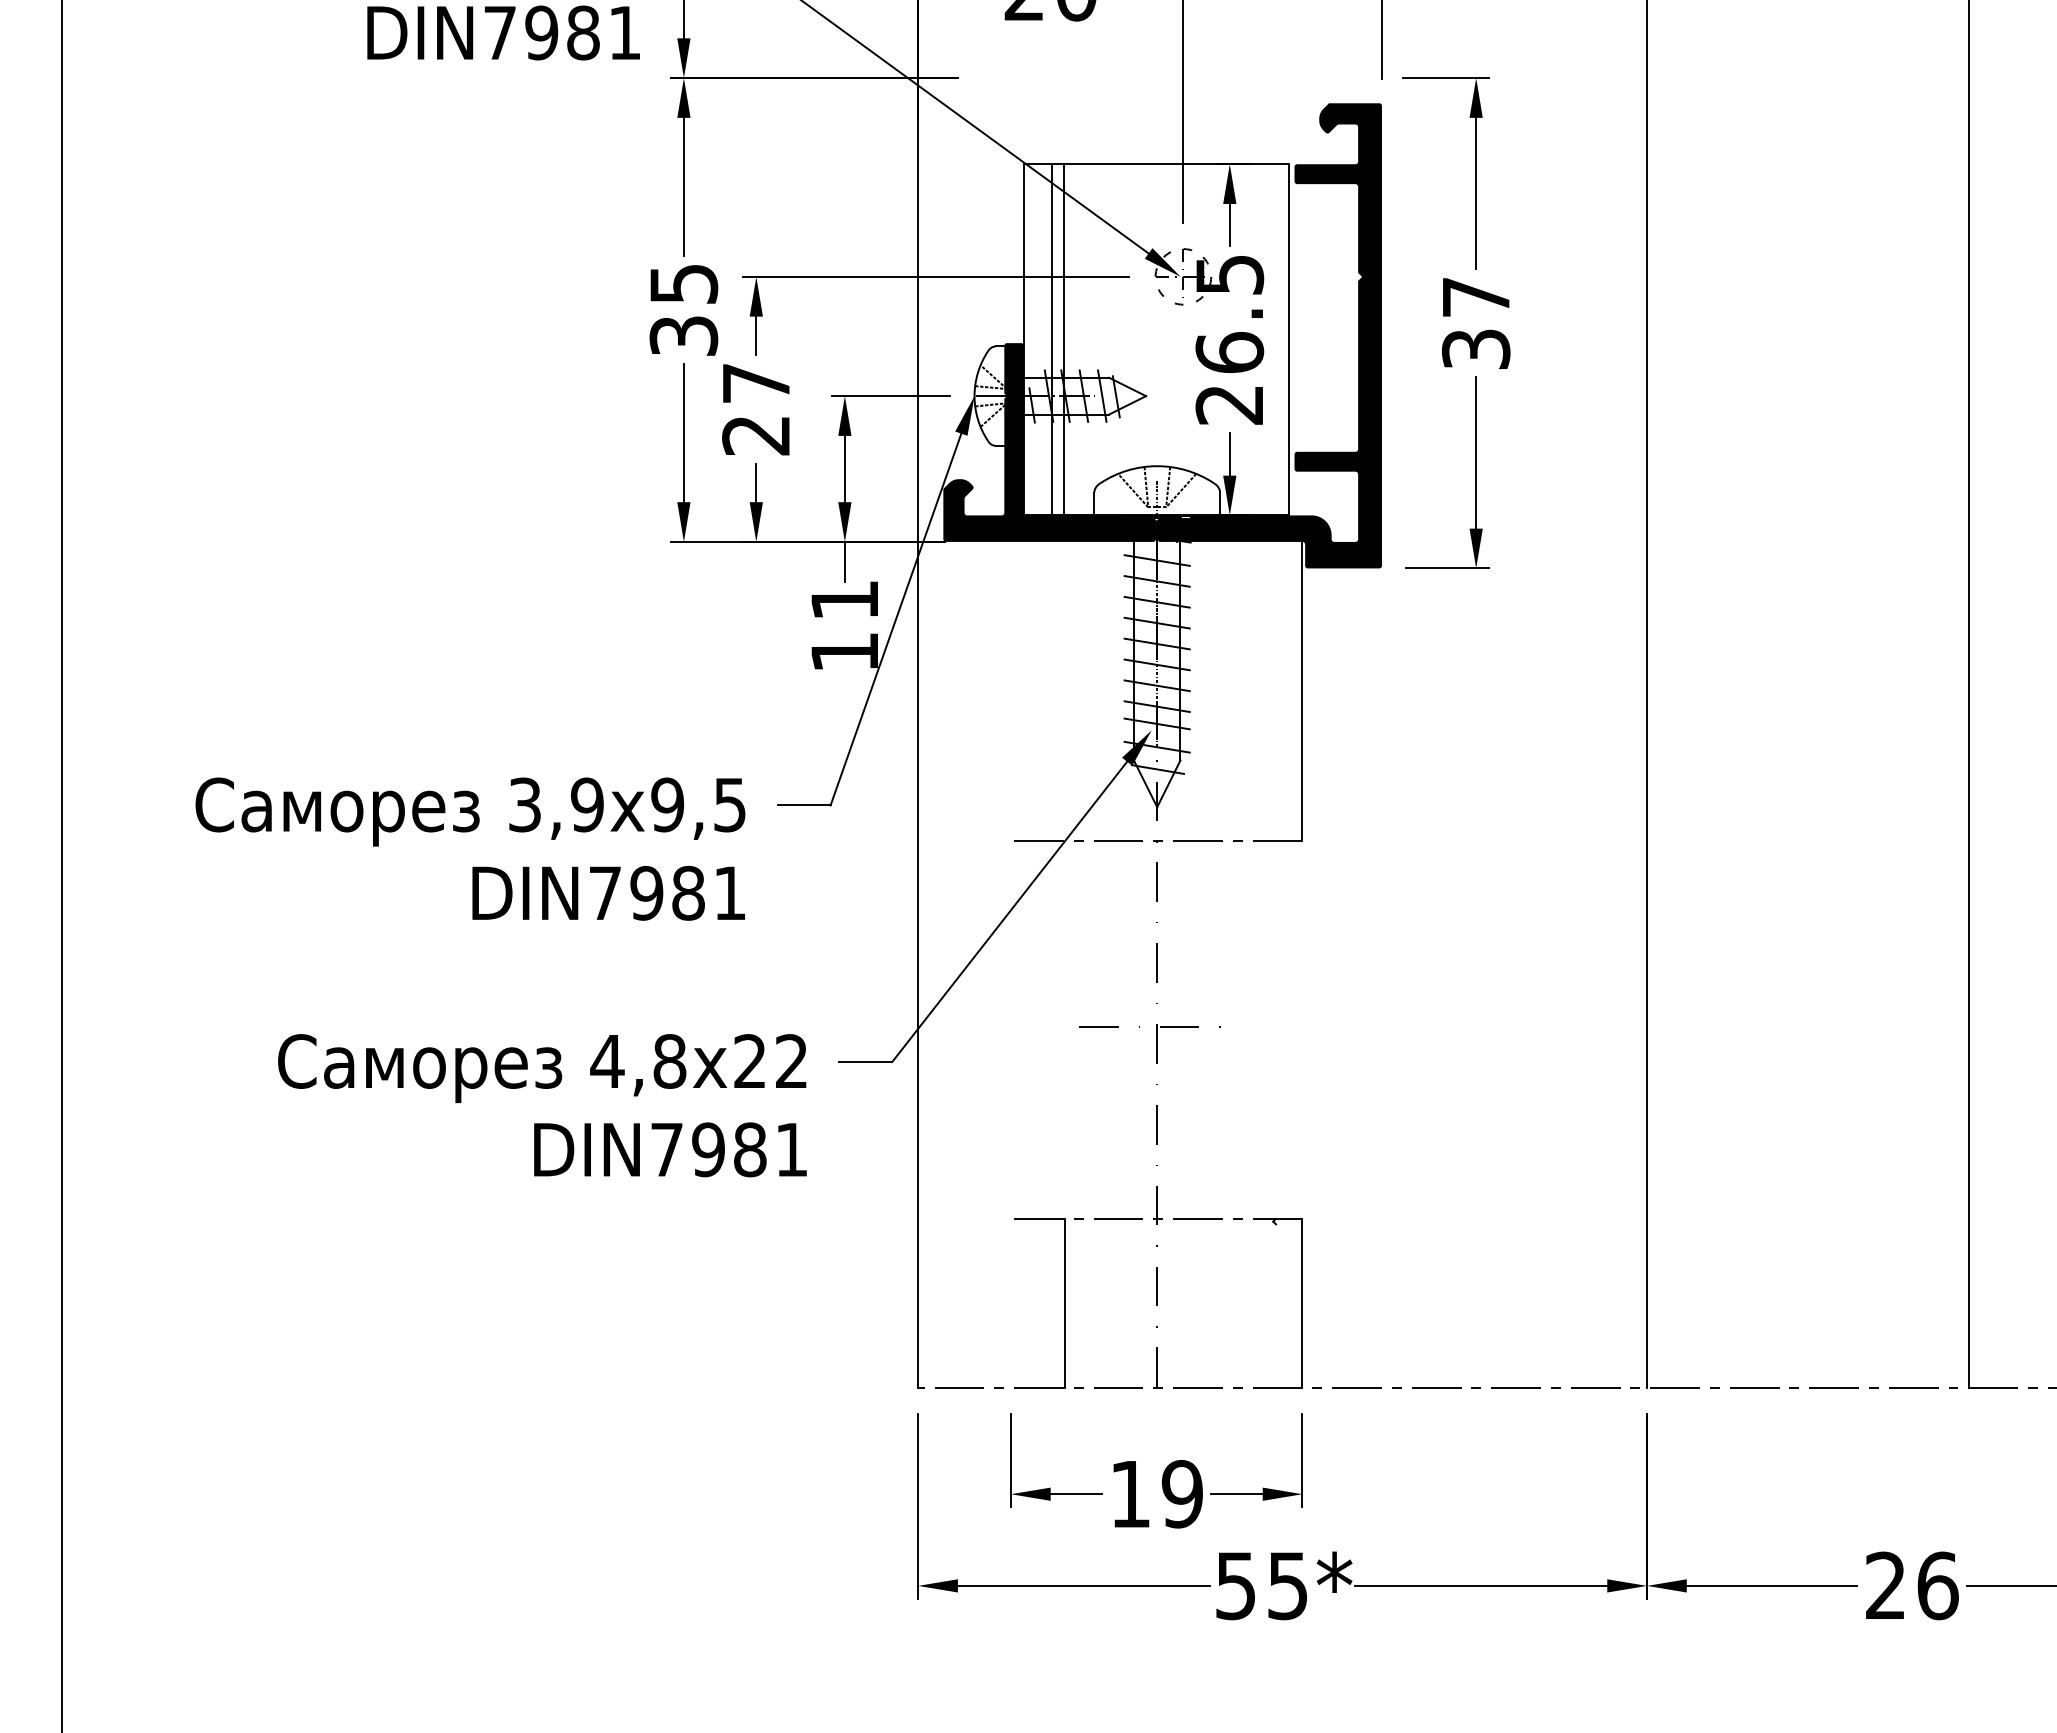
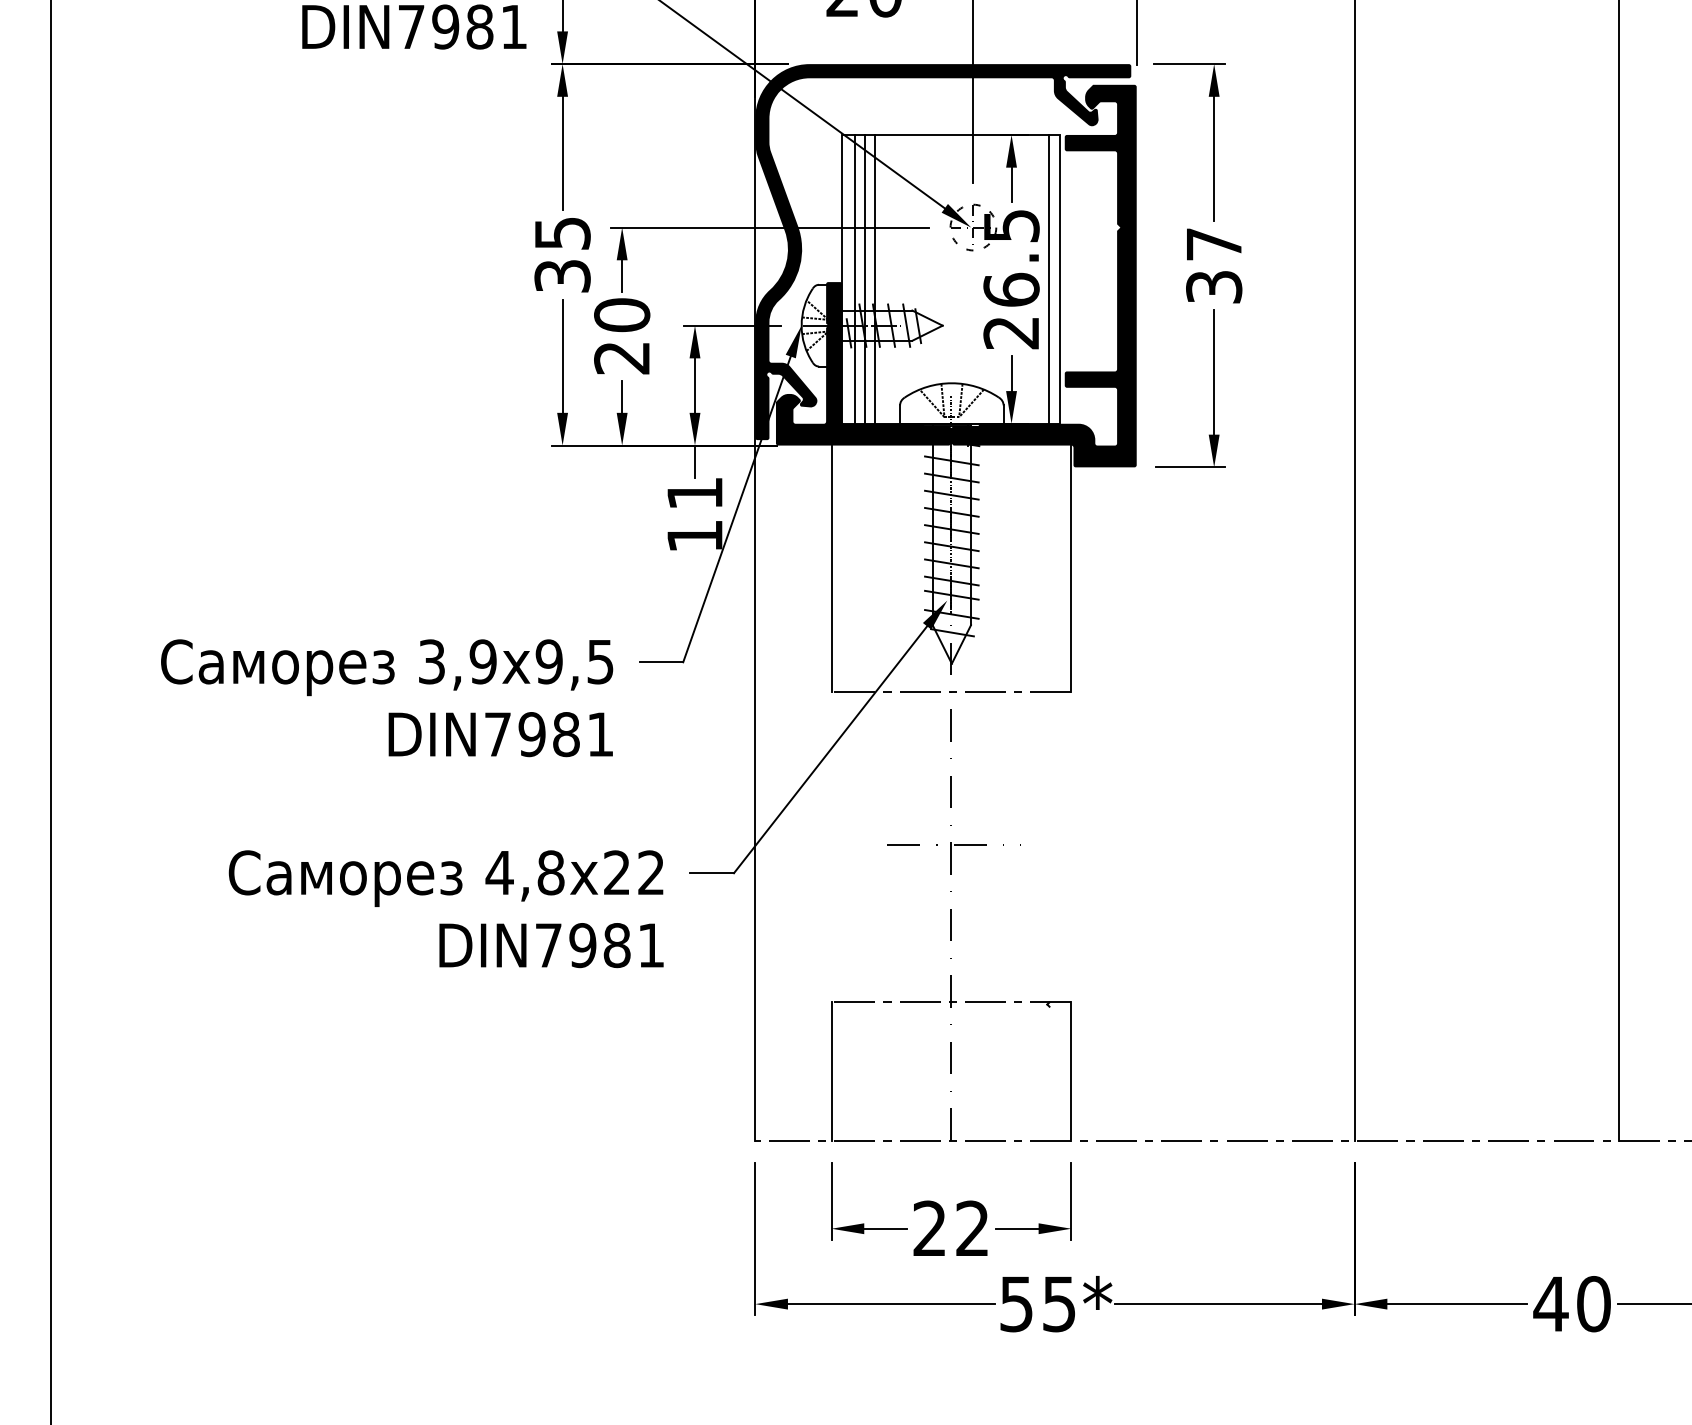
fill: (1146, 306) -> (943, 251), added
line: (1039, 339) -> (855, 279), added
line: (1275, 339) -> (1049, 279), added
text: (756, 382) -> (622, 314), 27 -> 20
line: (1010, 691) -> (831, 568), added
line: (1064, 1302) -> (831, 1071), moved
text: (1156, 1494) -> (951, 1228), 19 -> 22
text: (1911, 1585) -> (1572, 1303), 26 -> 40

